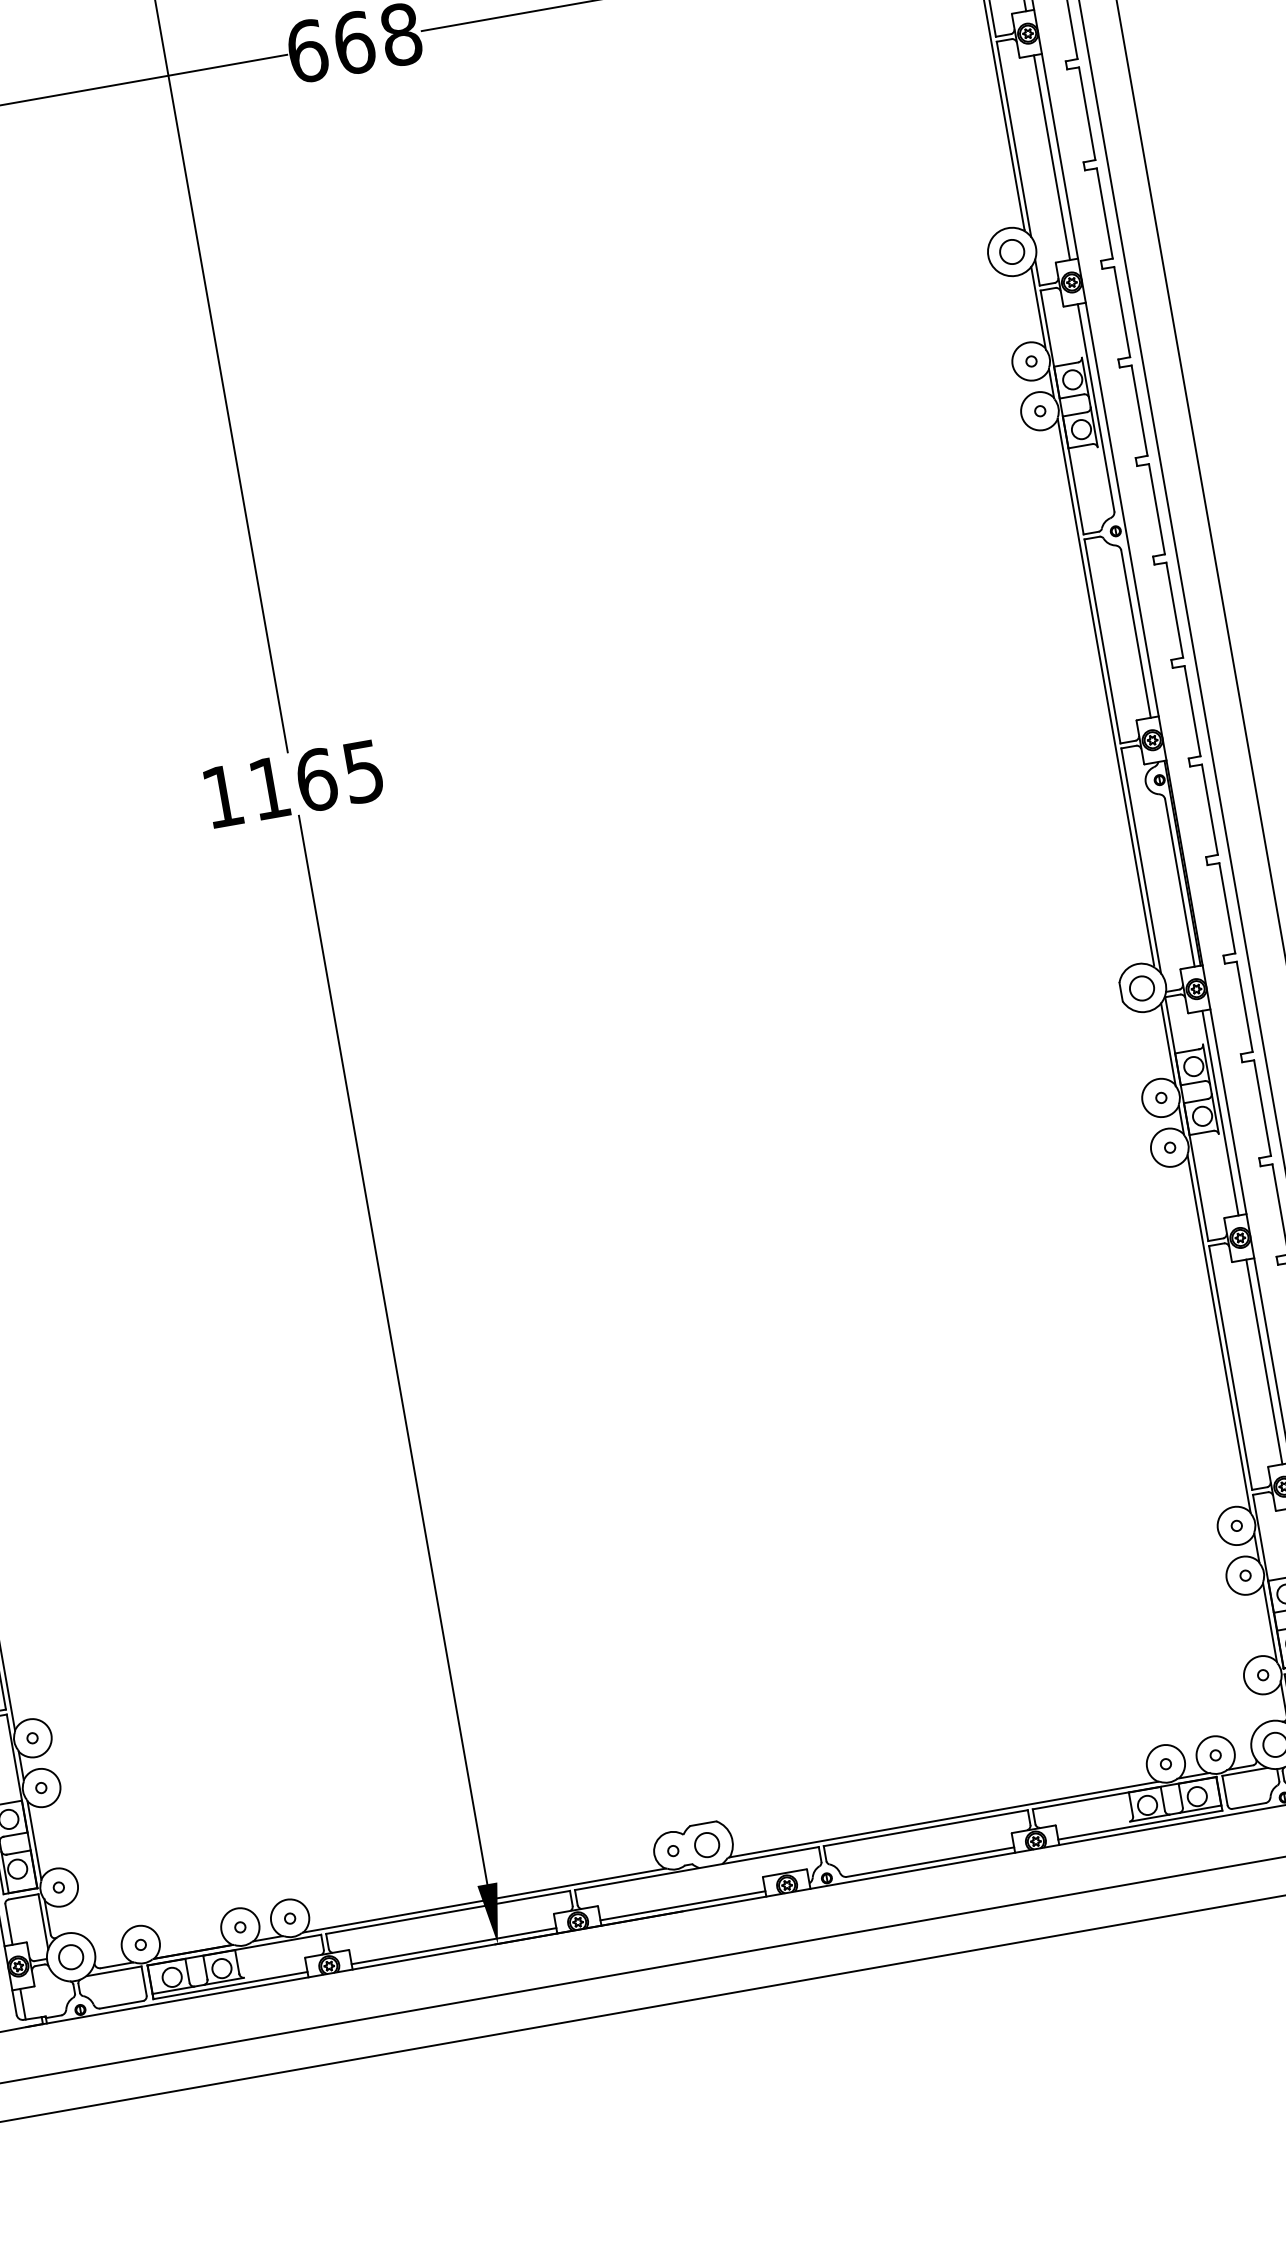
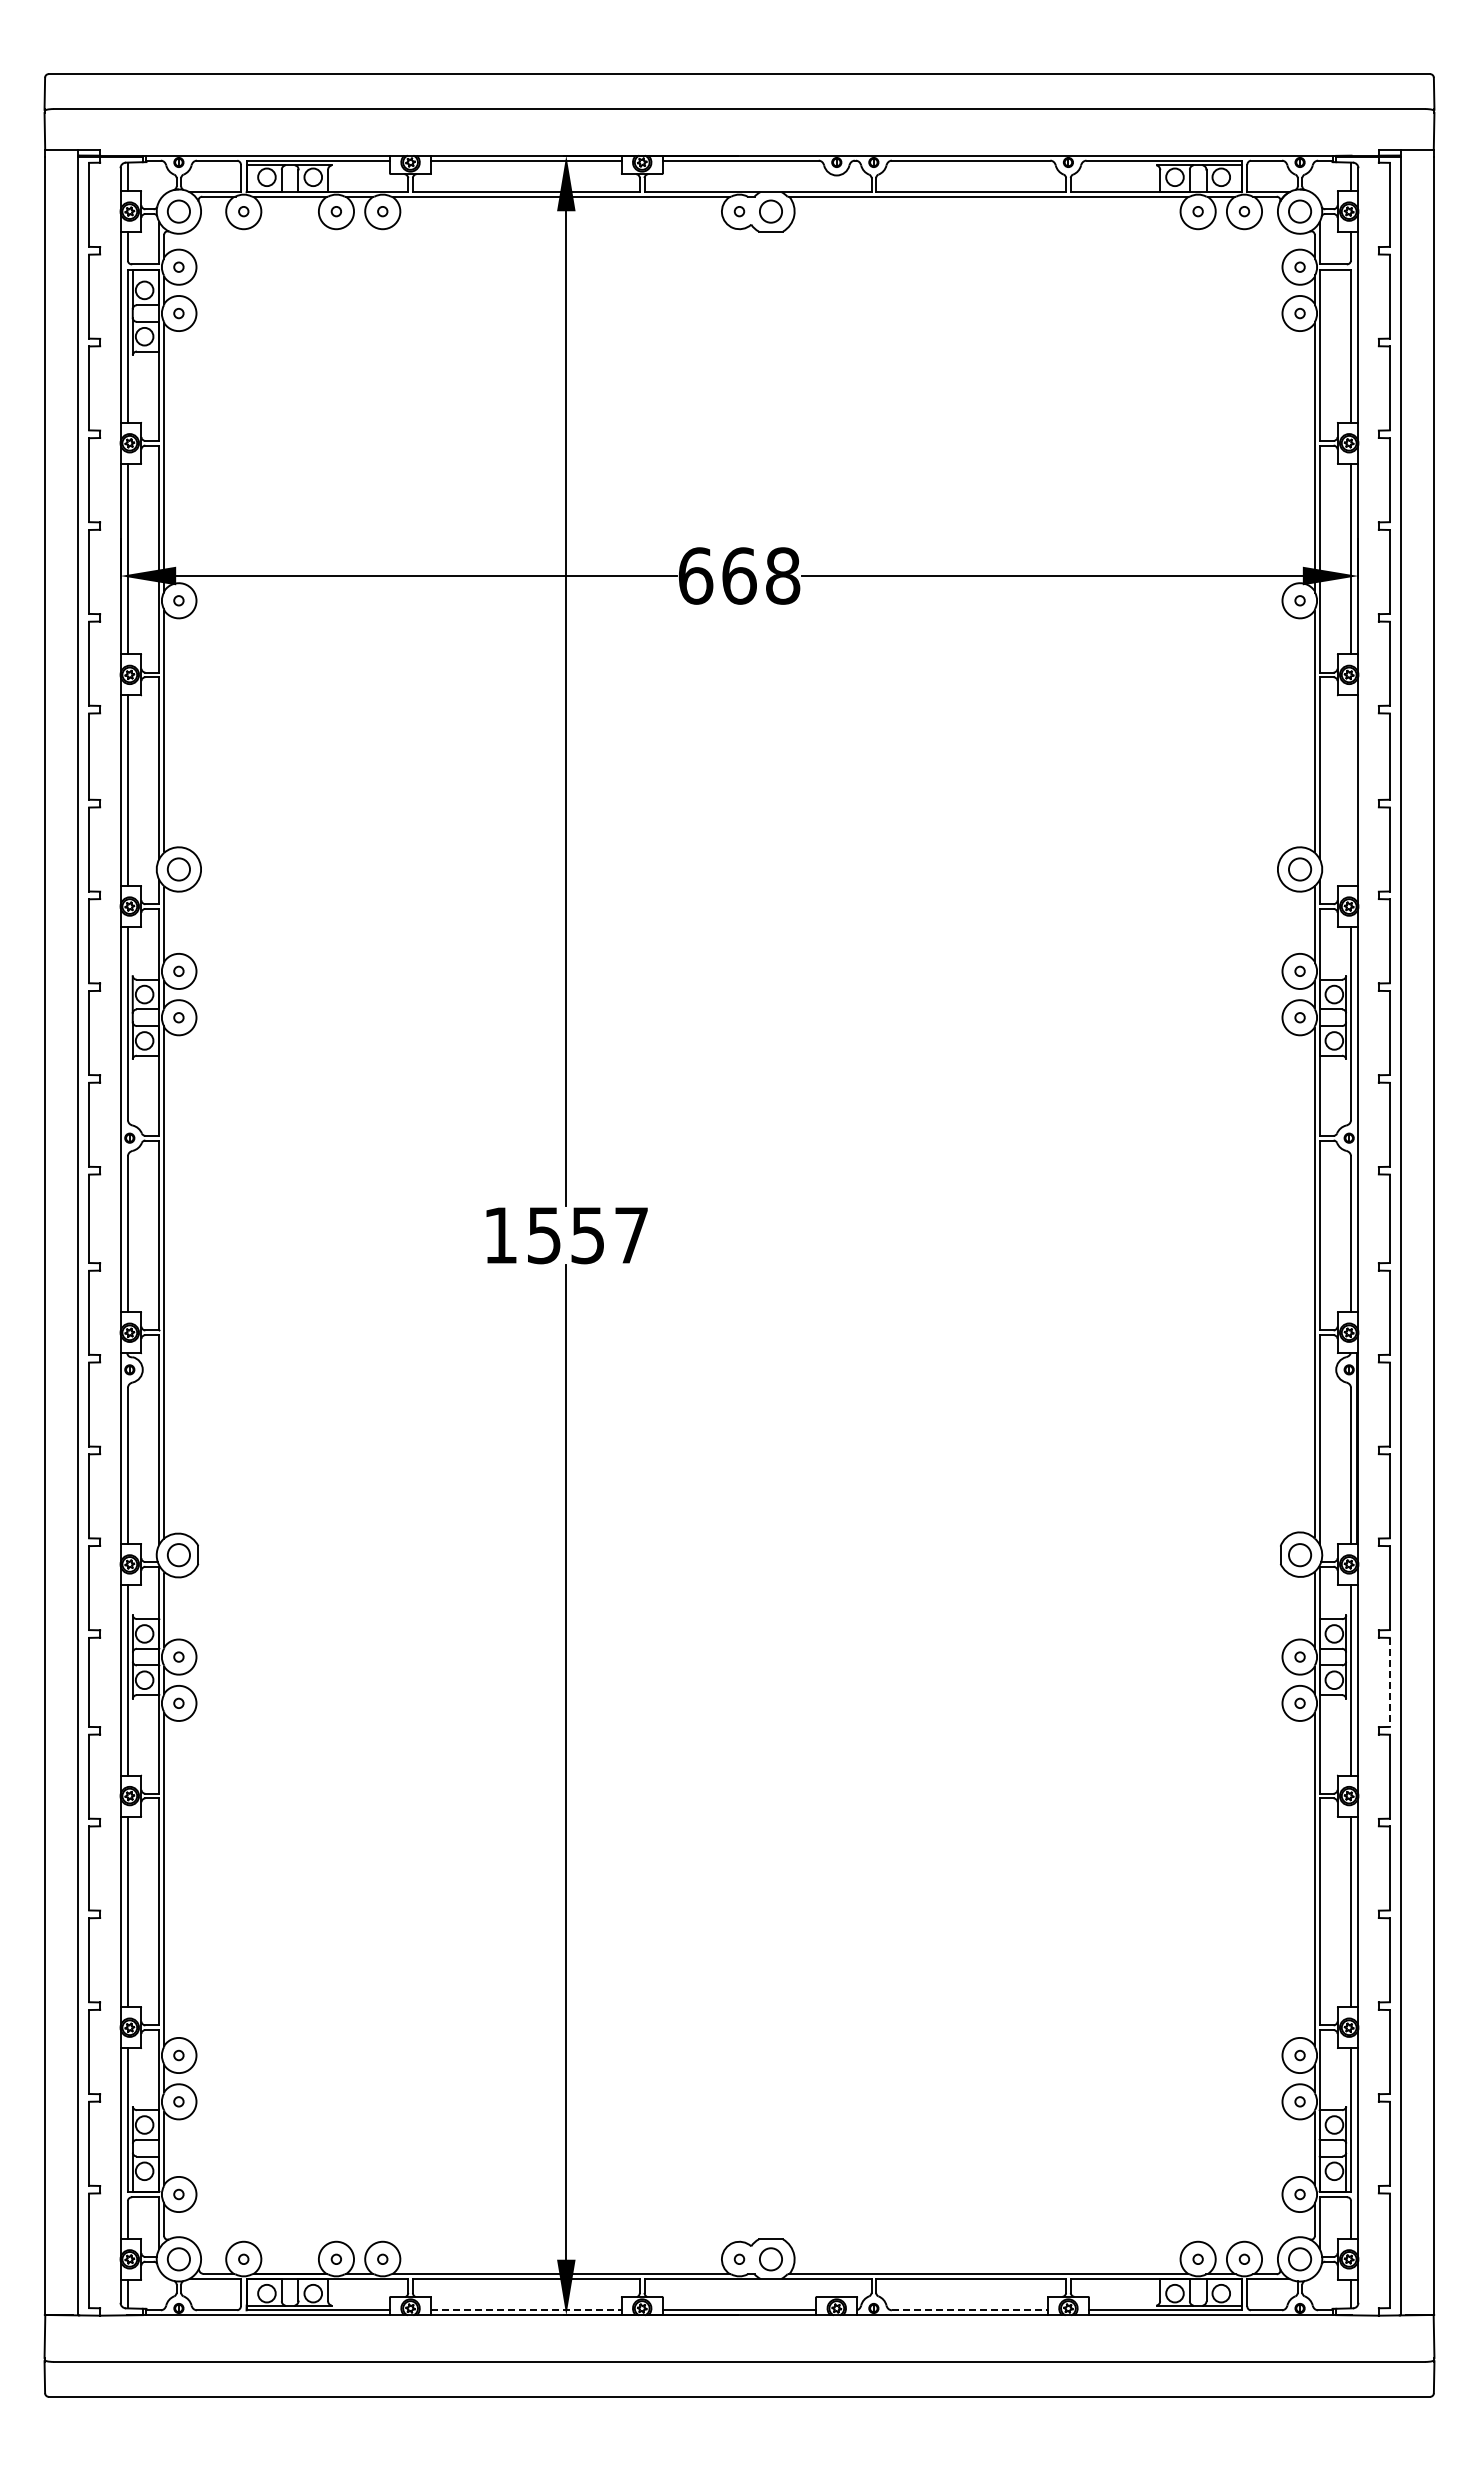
line: (1052, 157) -> (1351, 790), removed
text: (316, 780) -> (587, 1235), 1165 -> 1557
line: (1262, 1108) -> (1389, 1682), solid -> dashed
line: (930, 1862) -> (969, 2310), solid -> dashed
line: (454, 1946) -> (526, 2310), solid -> dashed

